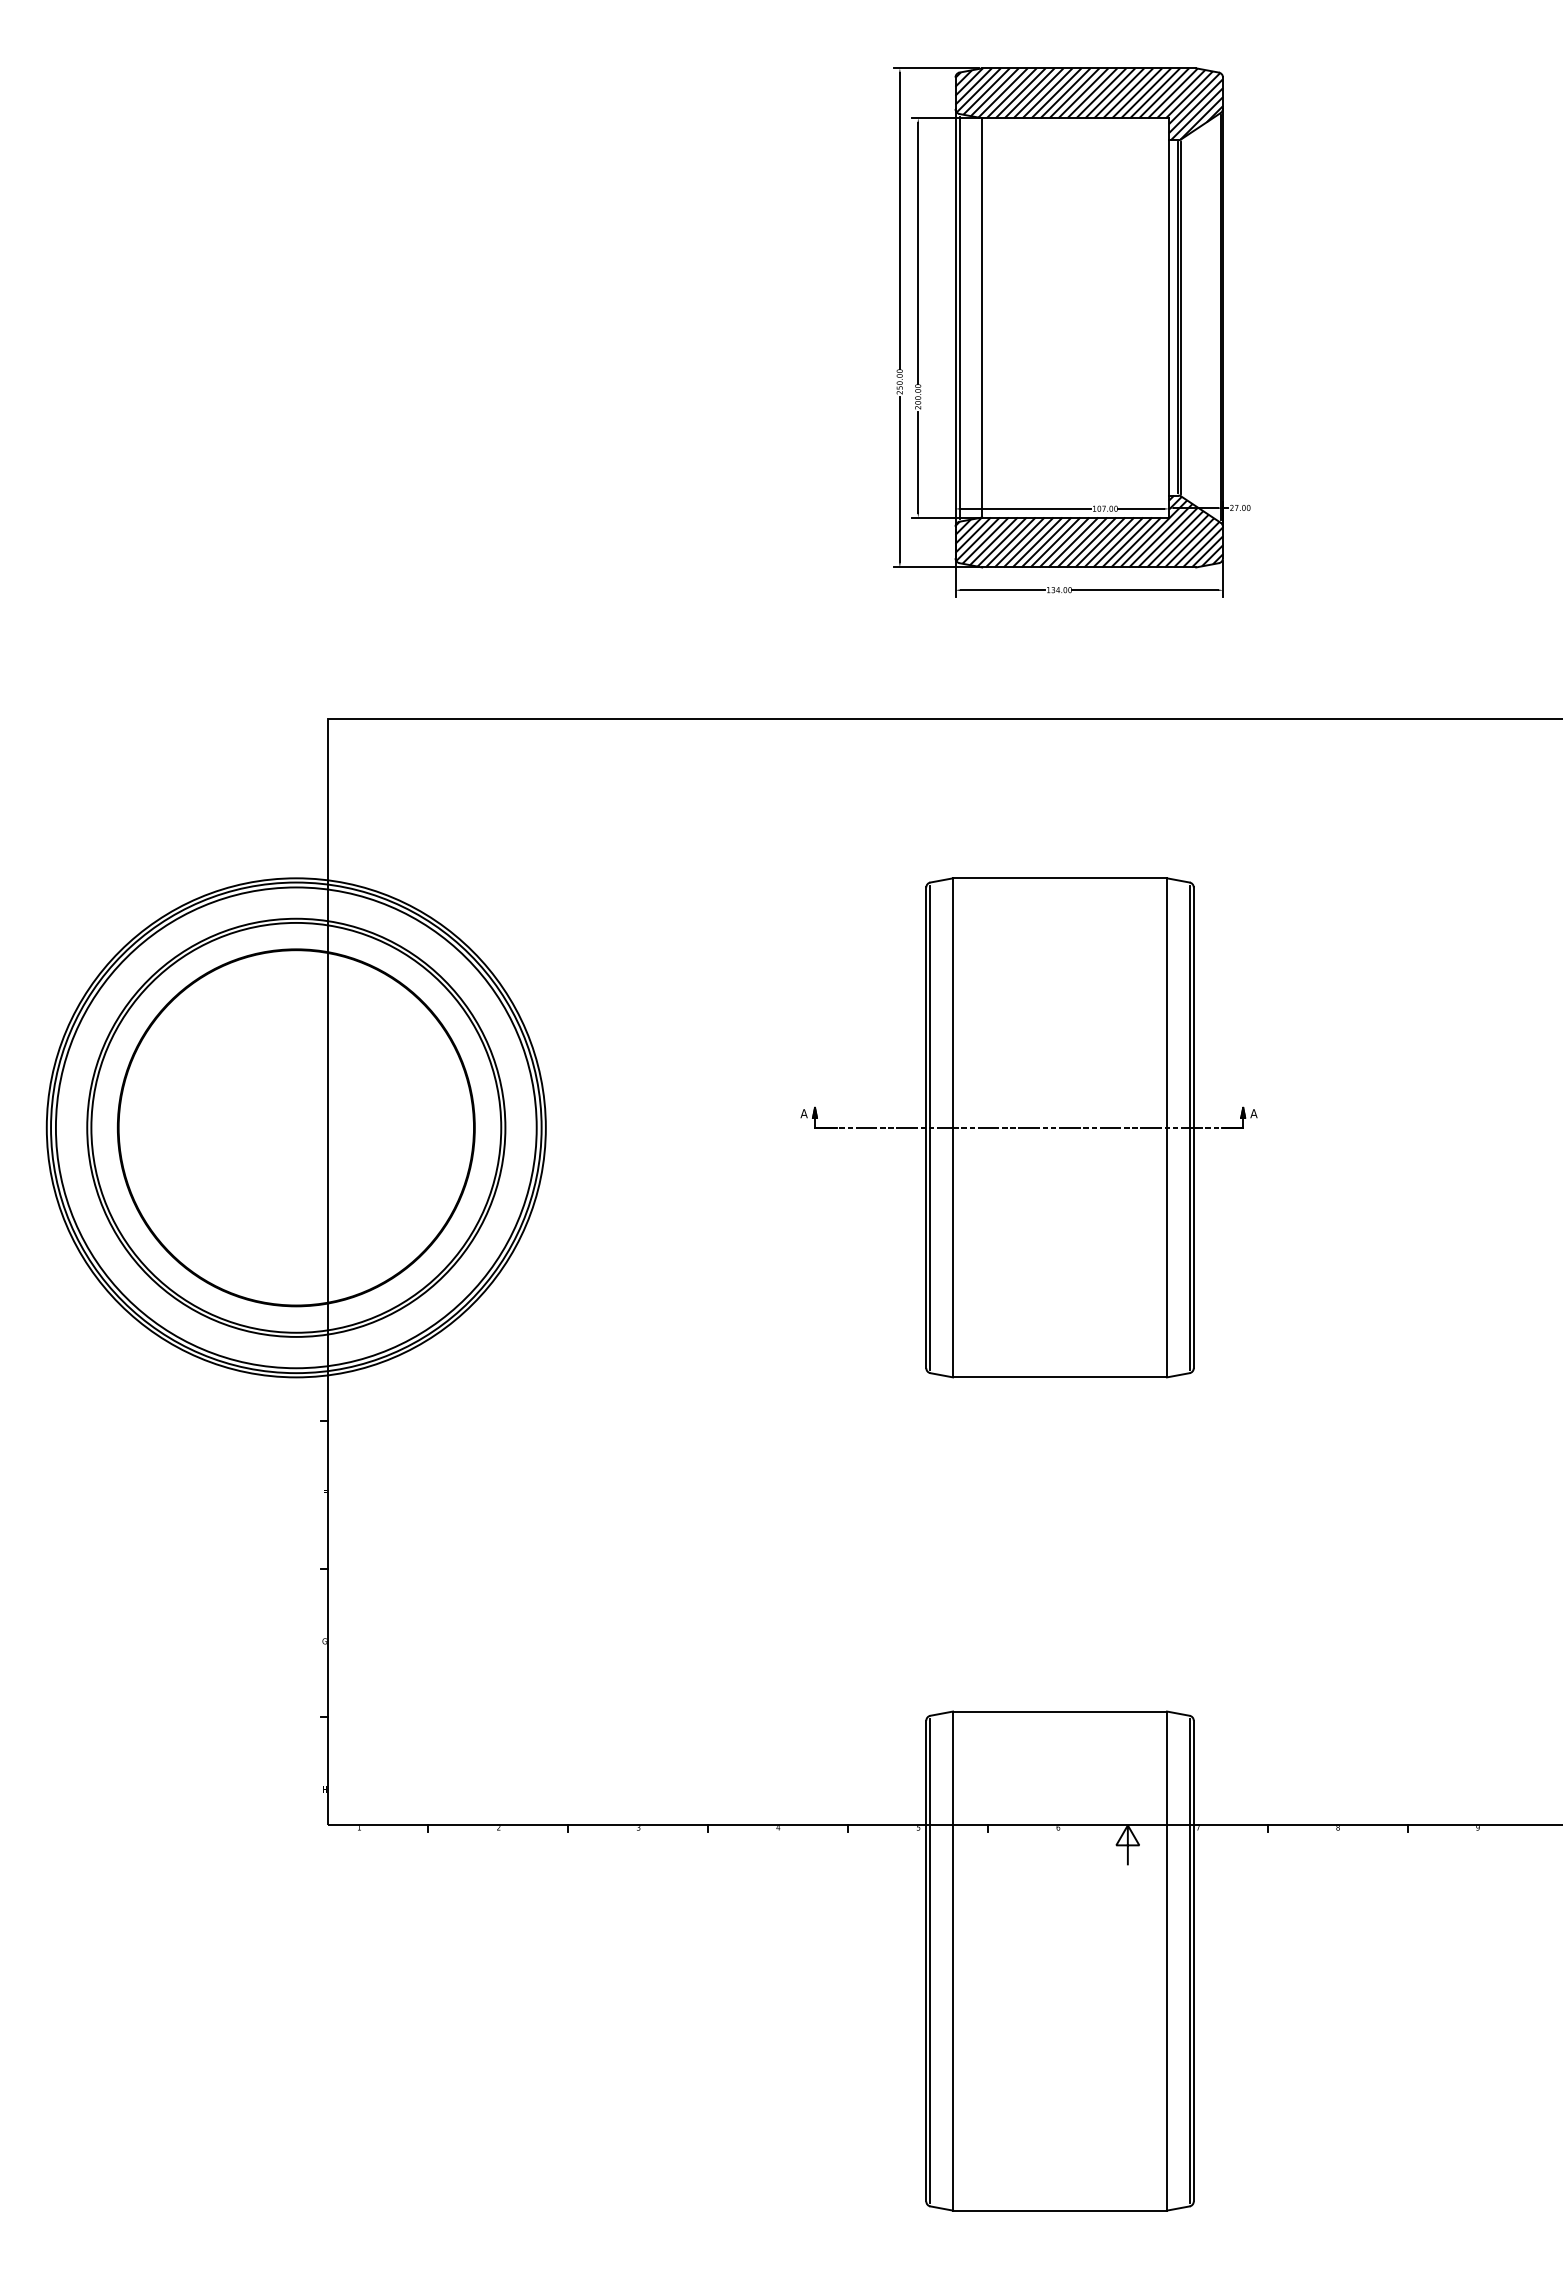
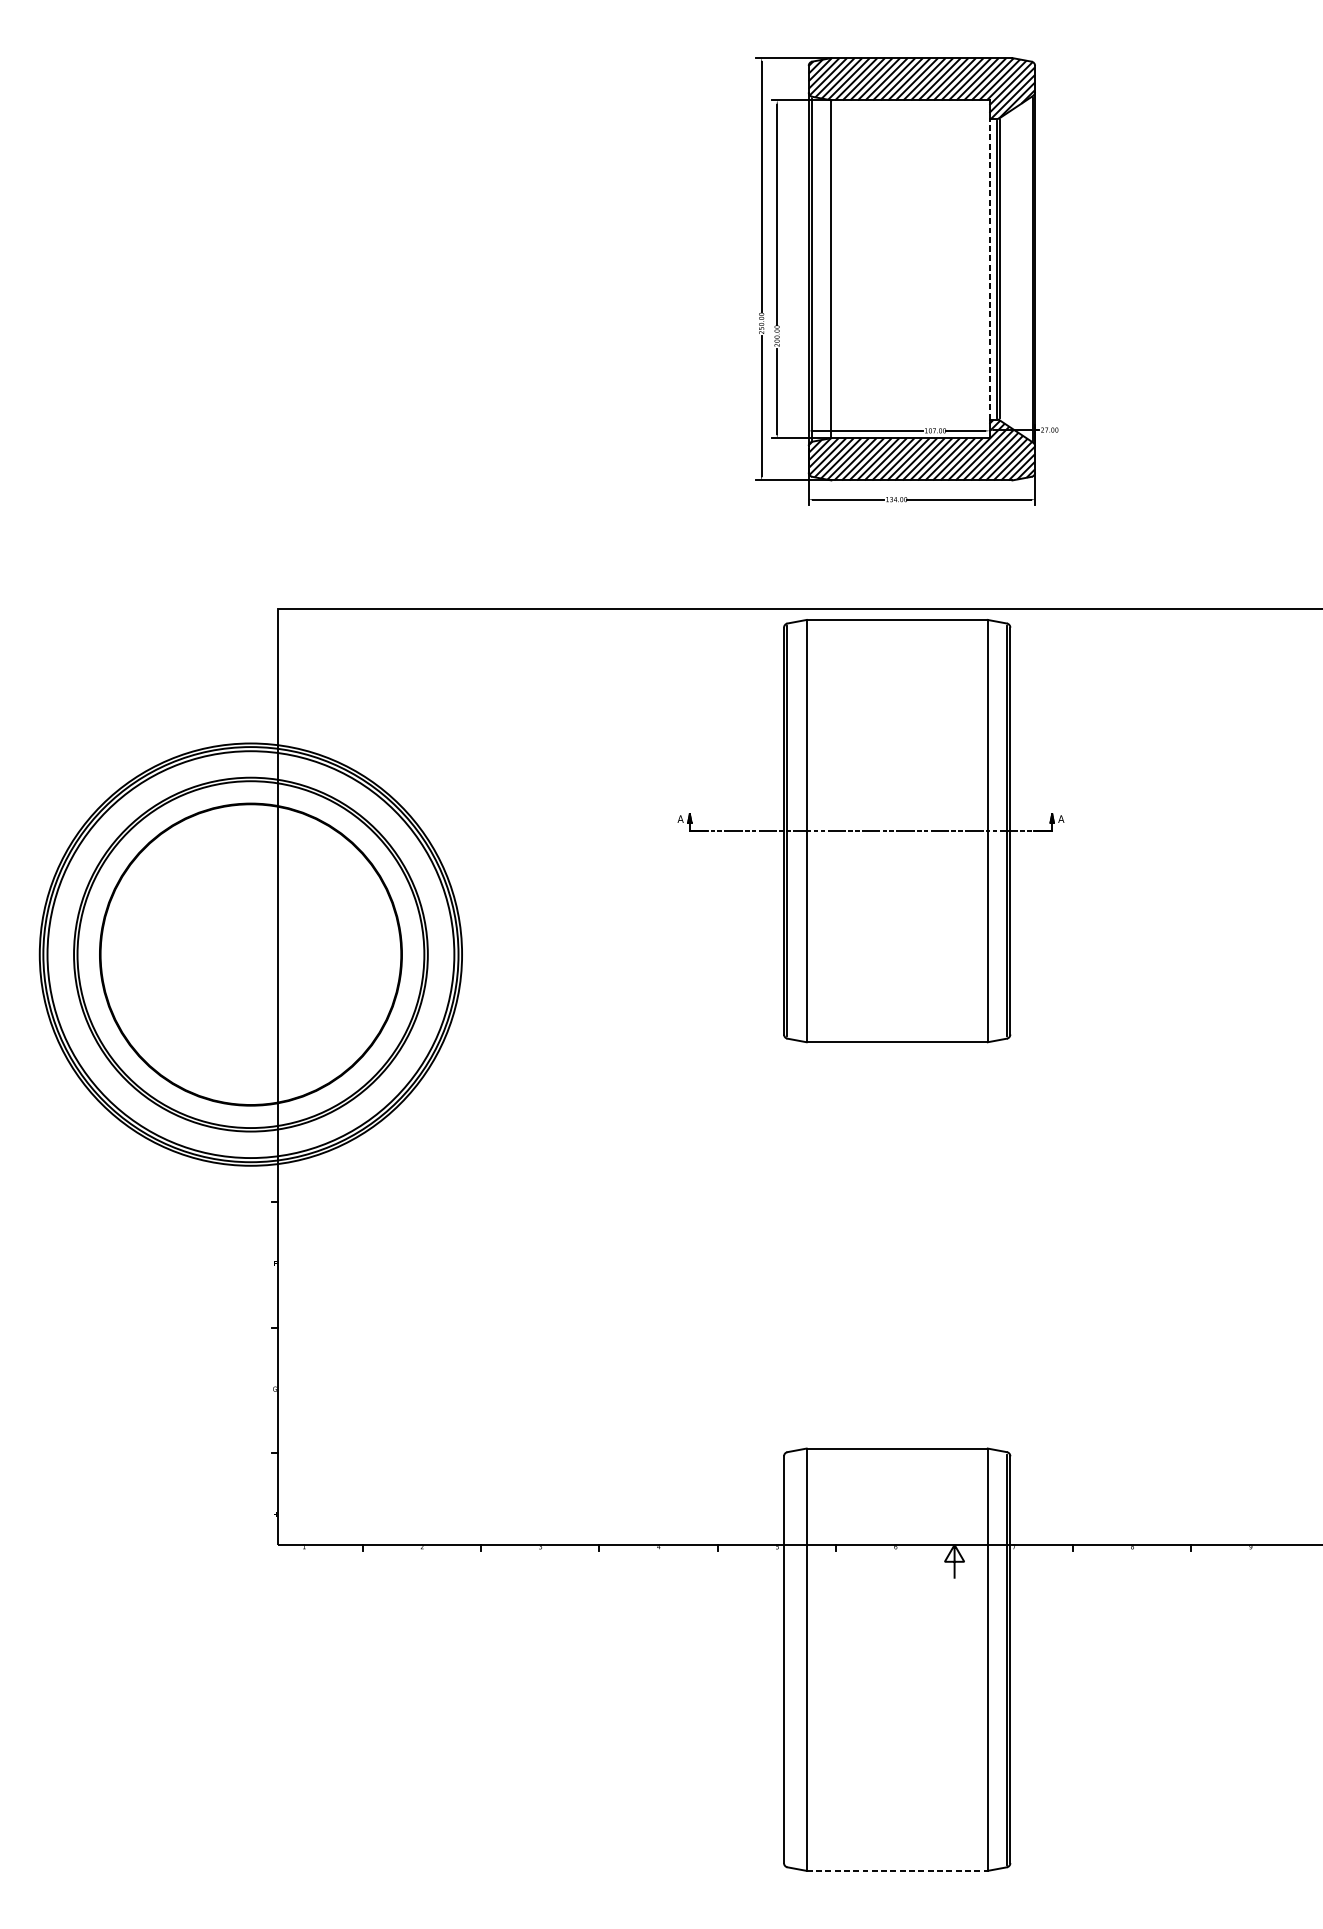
line: (1169, 317) -> (989, 268), solid -> dashed
part: (1028, 1127) -> (870, 830), moved
line: (930, 1960) -> (787, 1659), removed
line: (1060, 2210) -> (897, 1870), solid -> dashed

